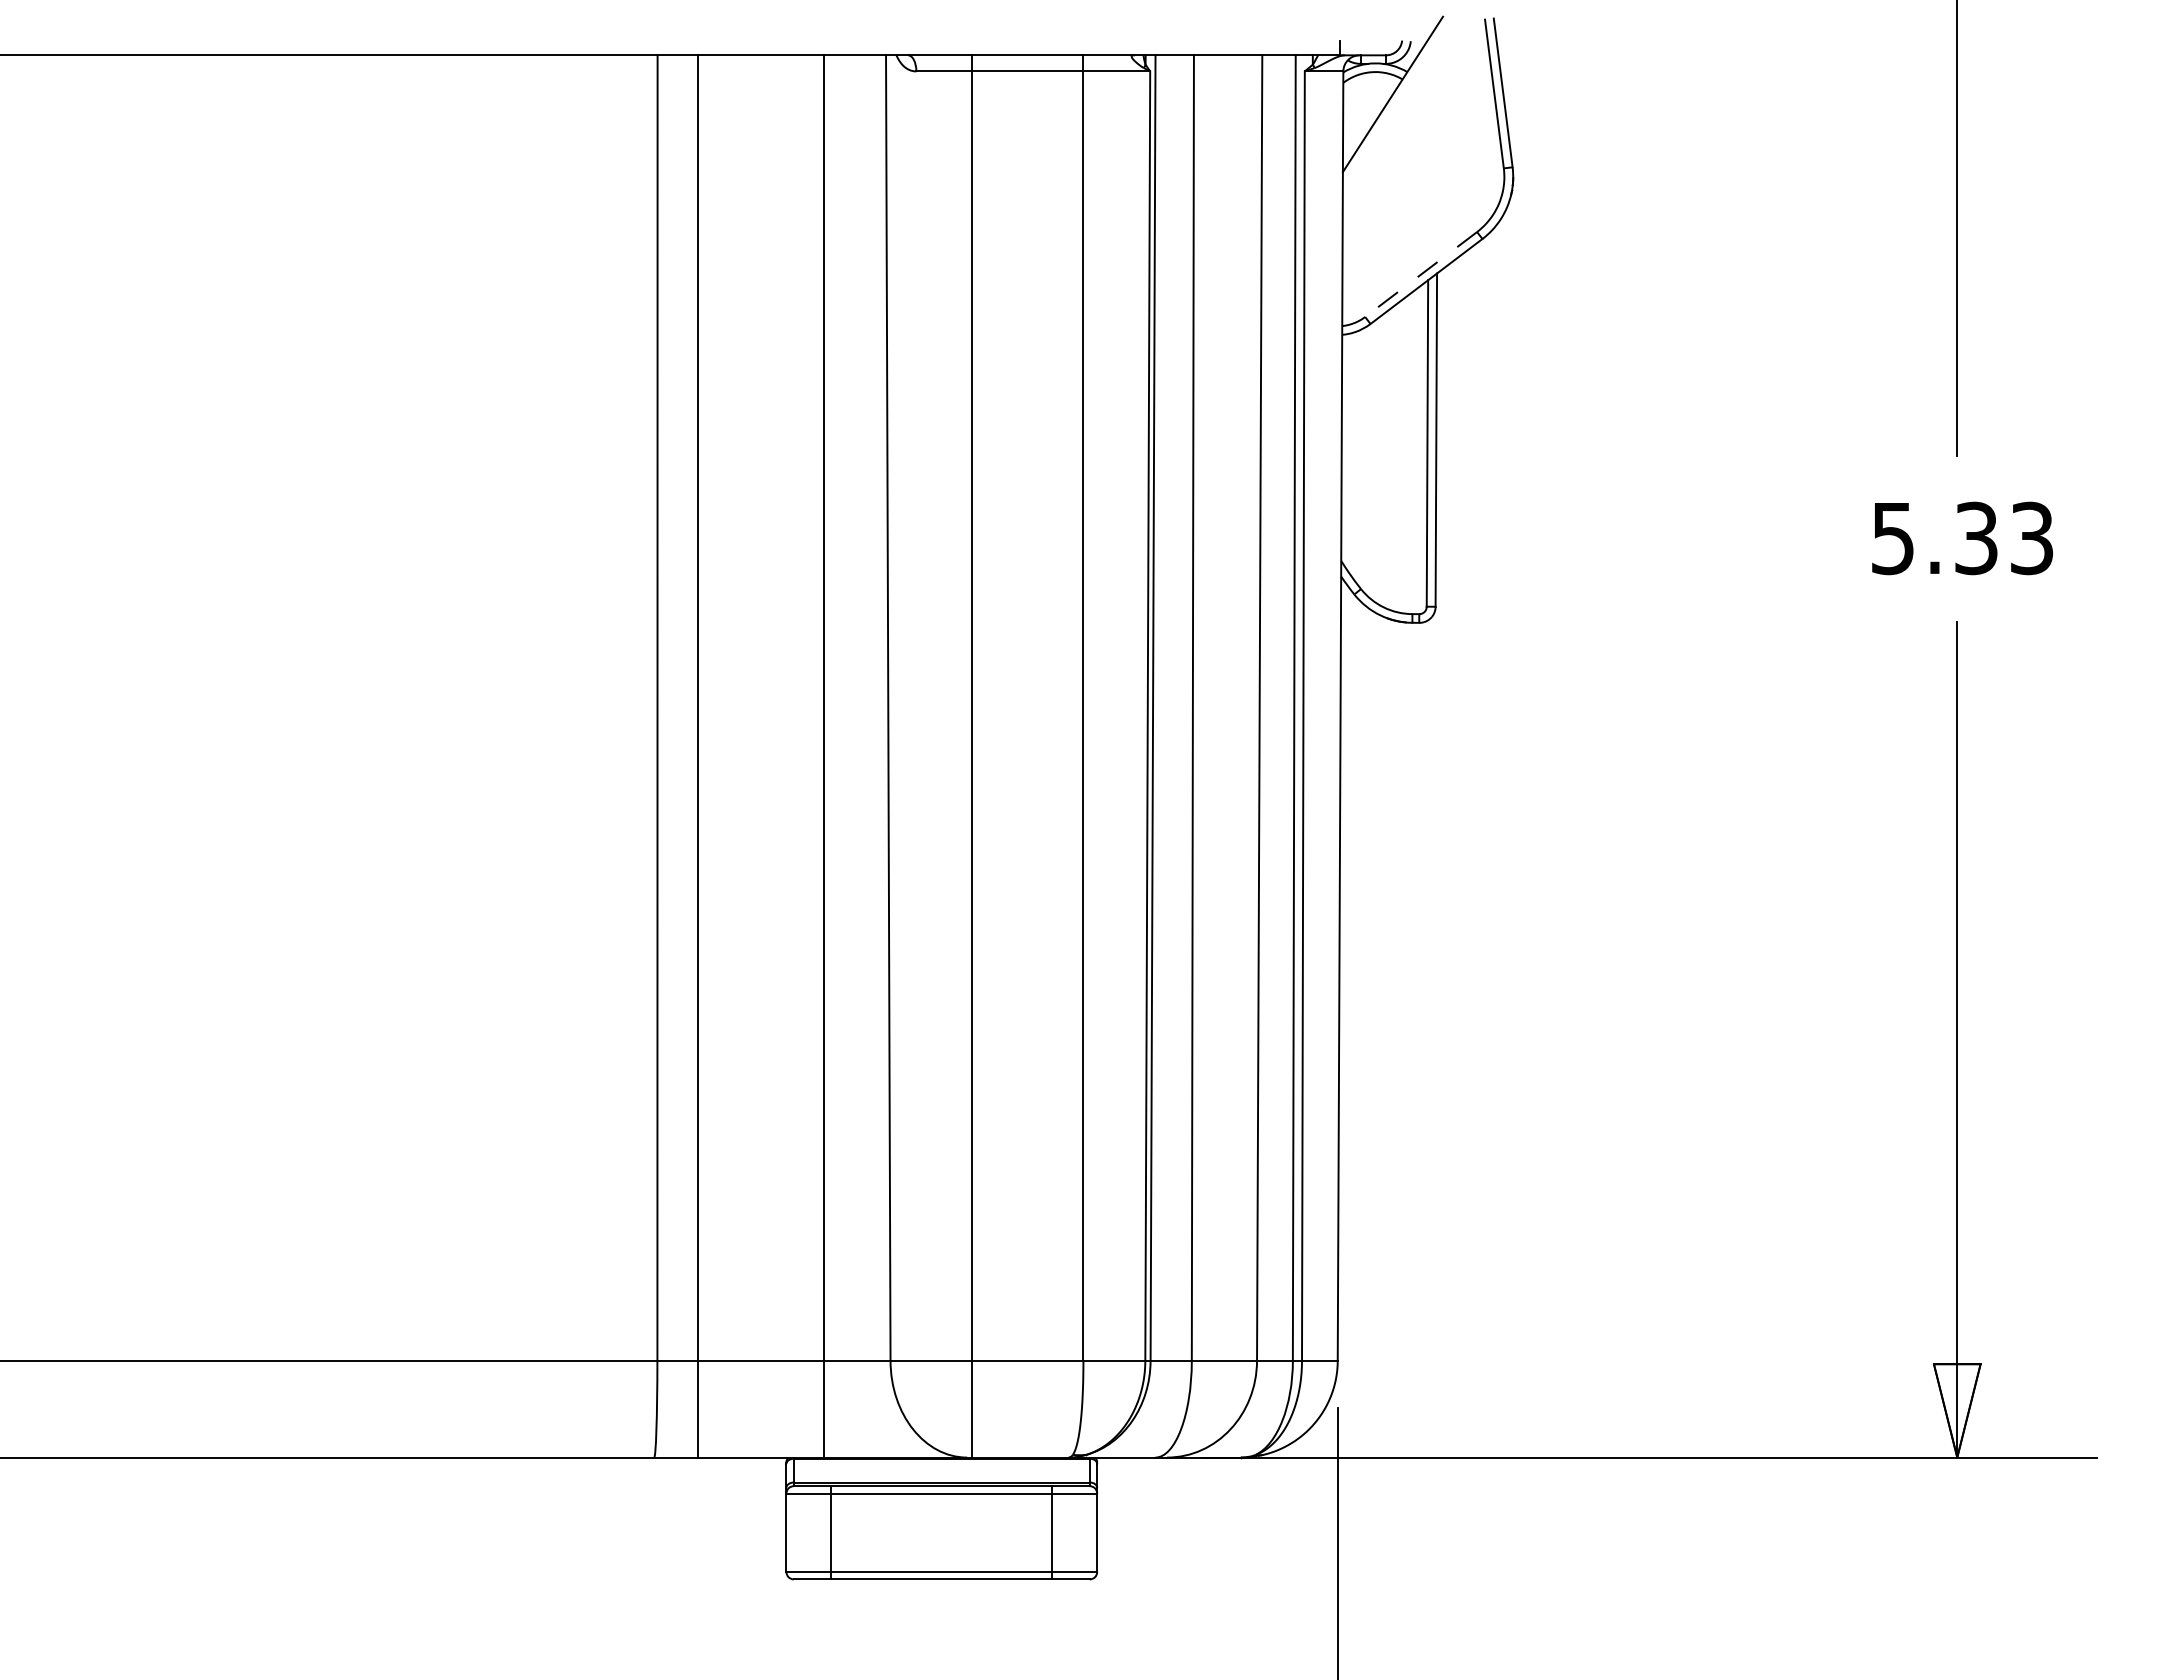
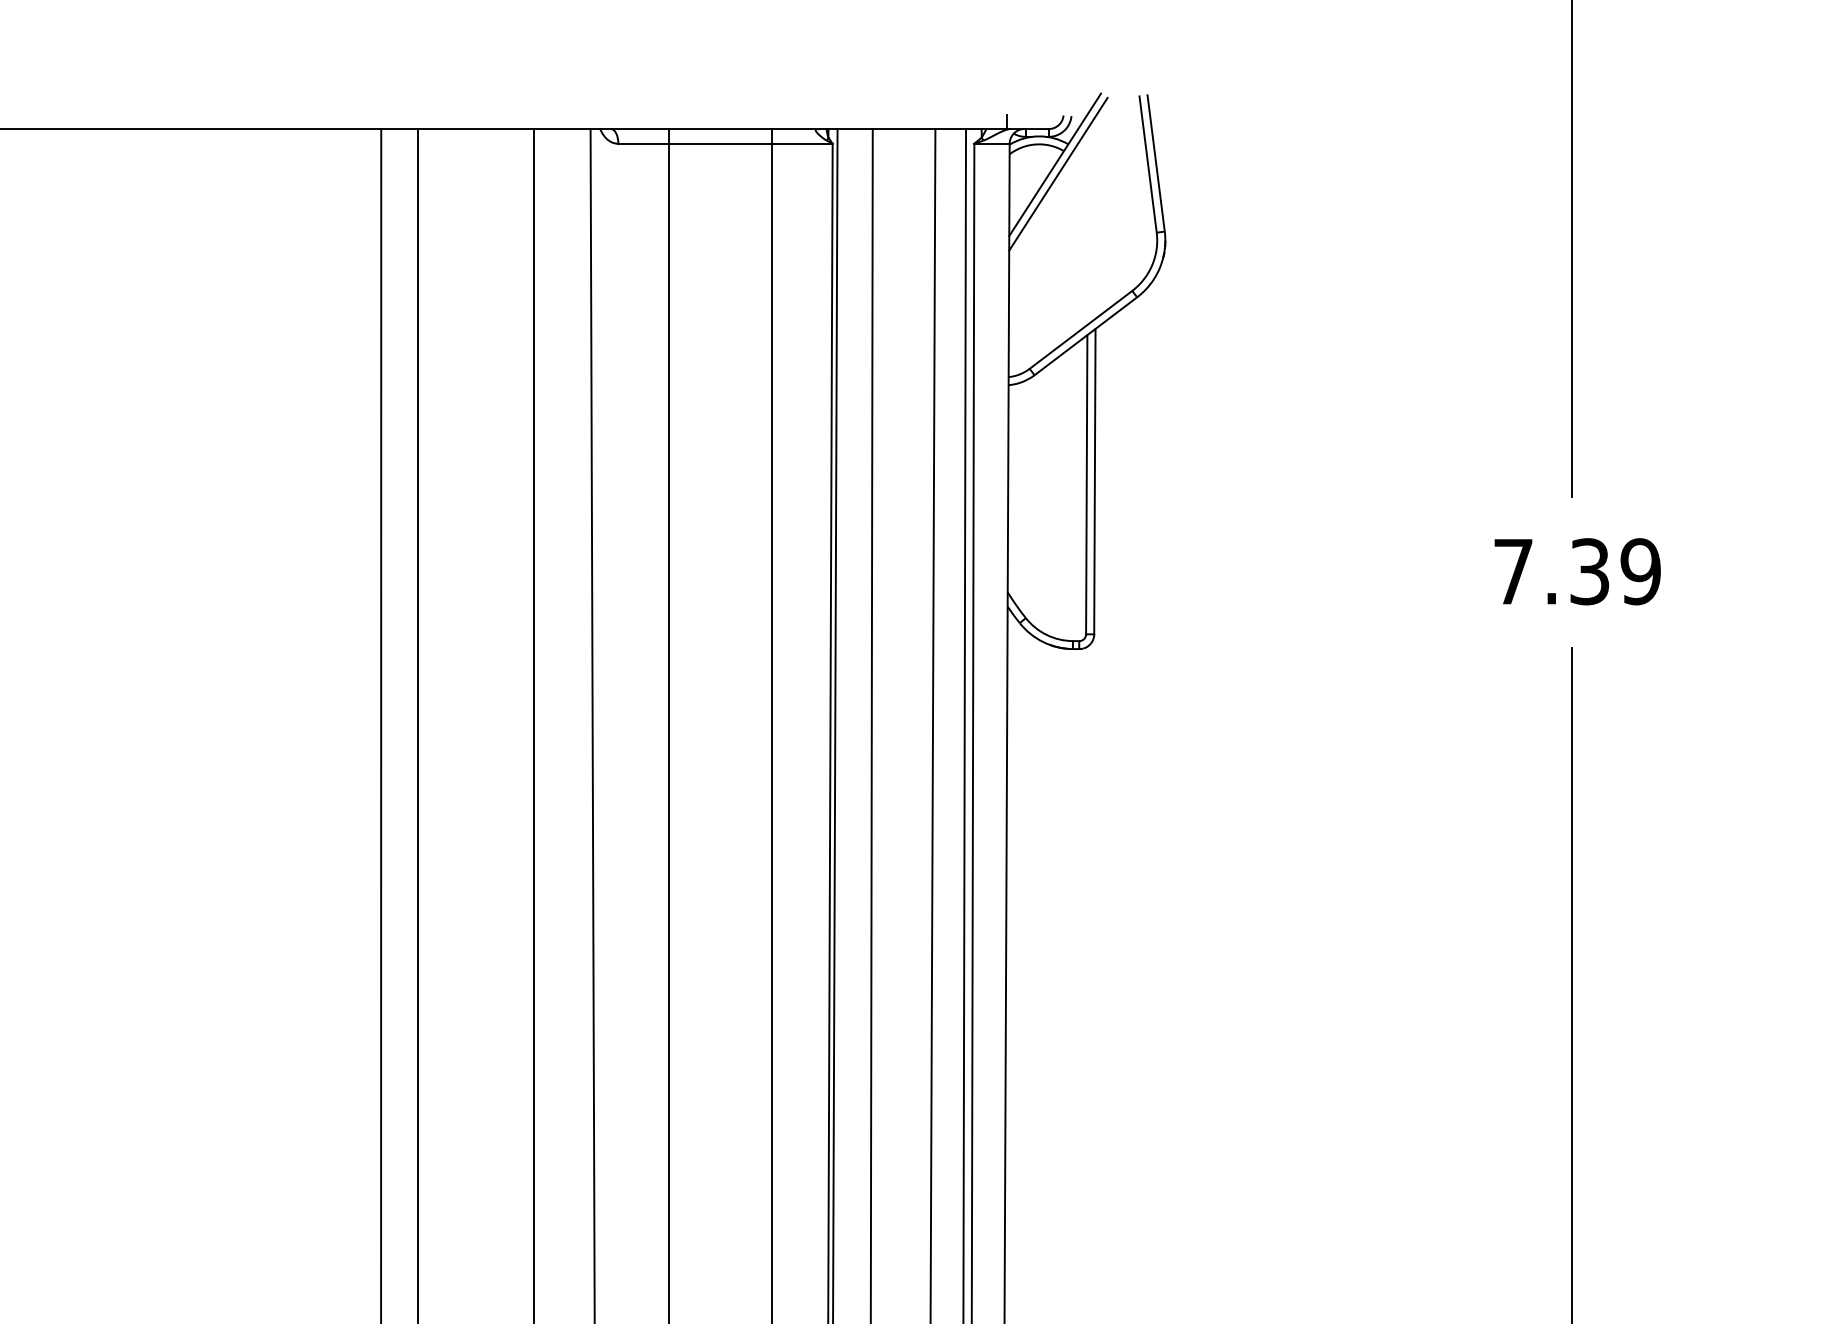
line: (1396, 104) -> (1058, 174), added
line: (1420, 274) -> (1080, 329), dashed -> solid
text: (1962, 538) -> (1577, 571), 5.33 -> 7.39

